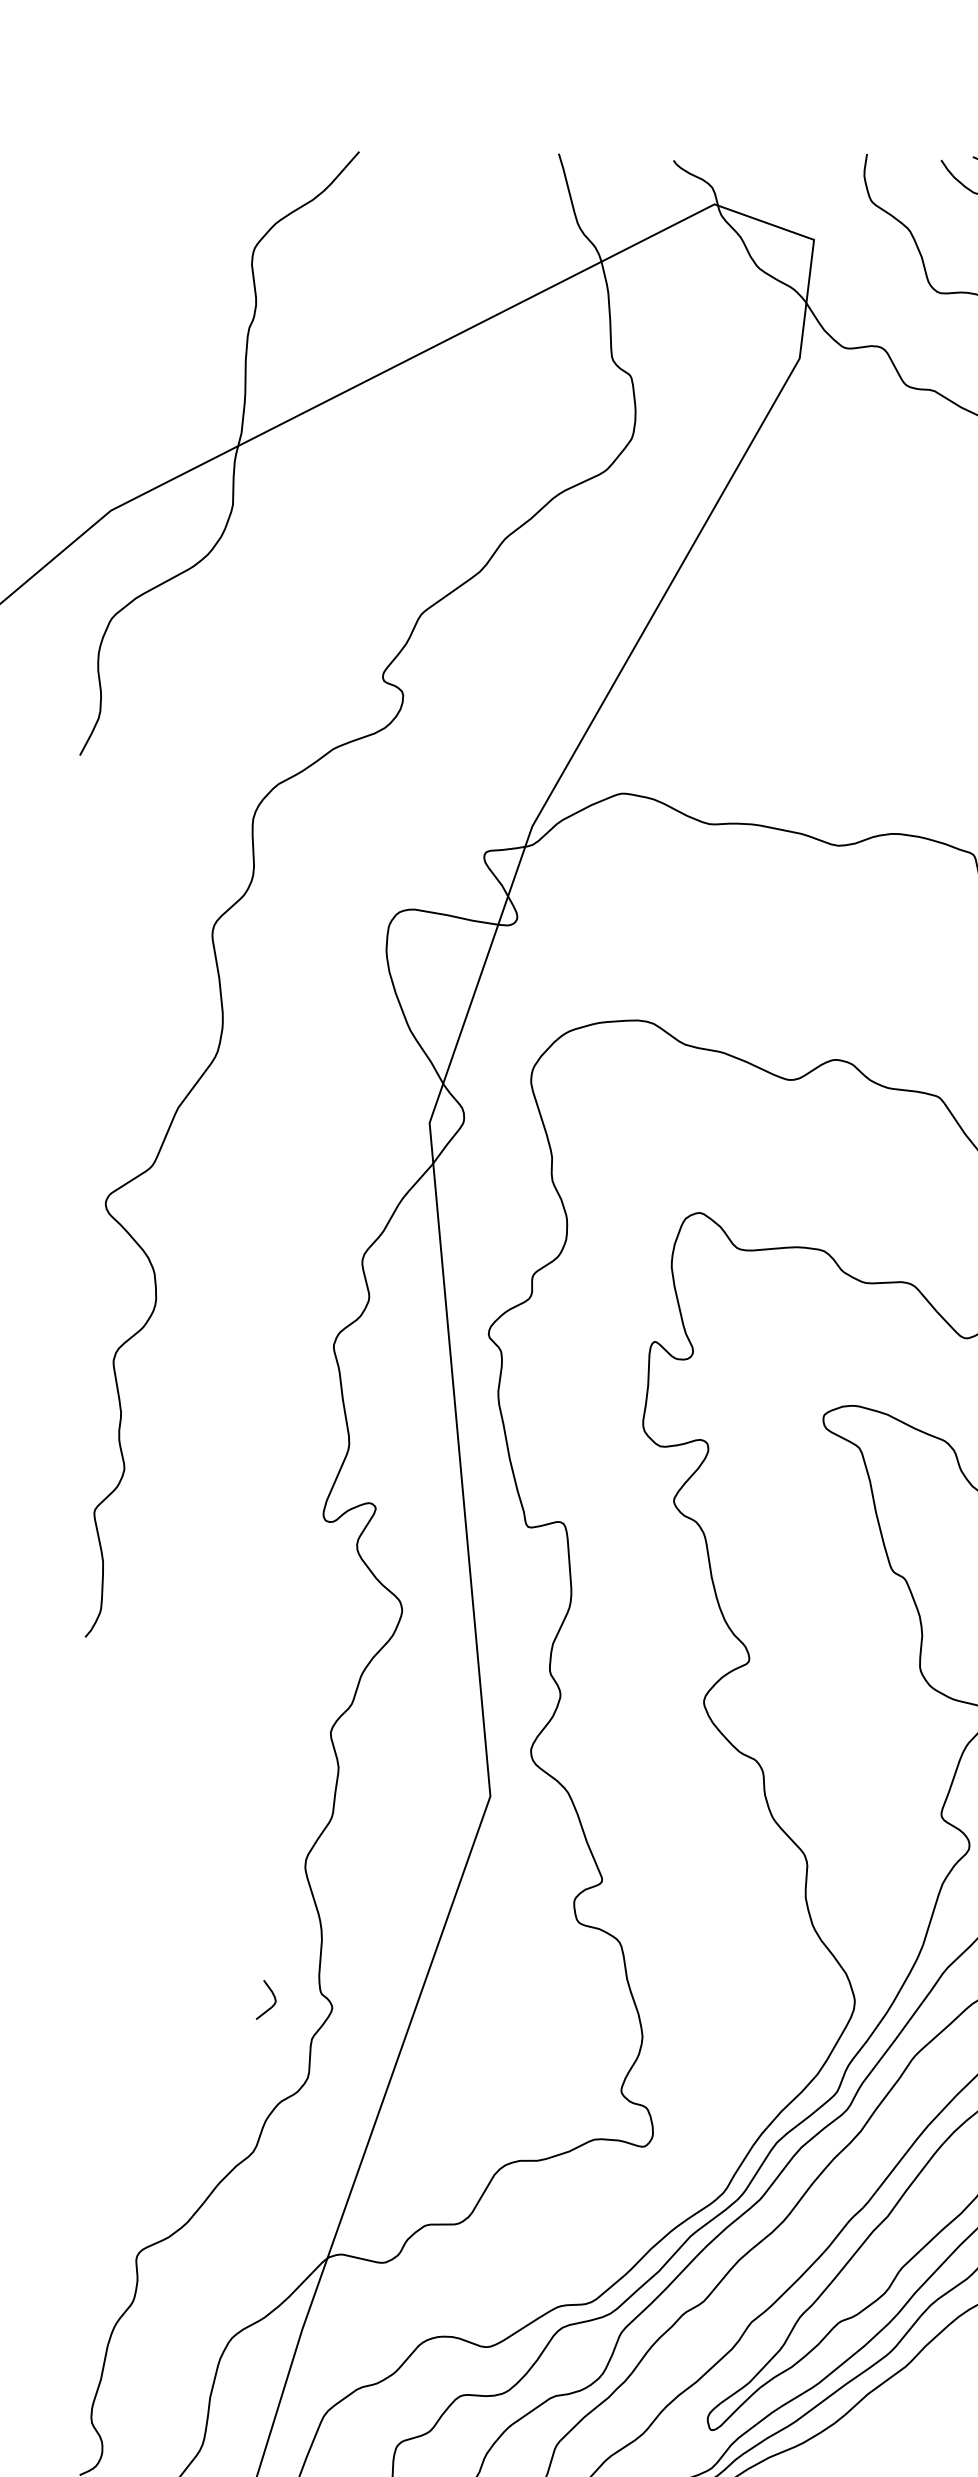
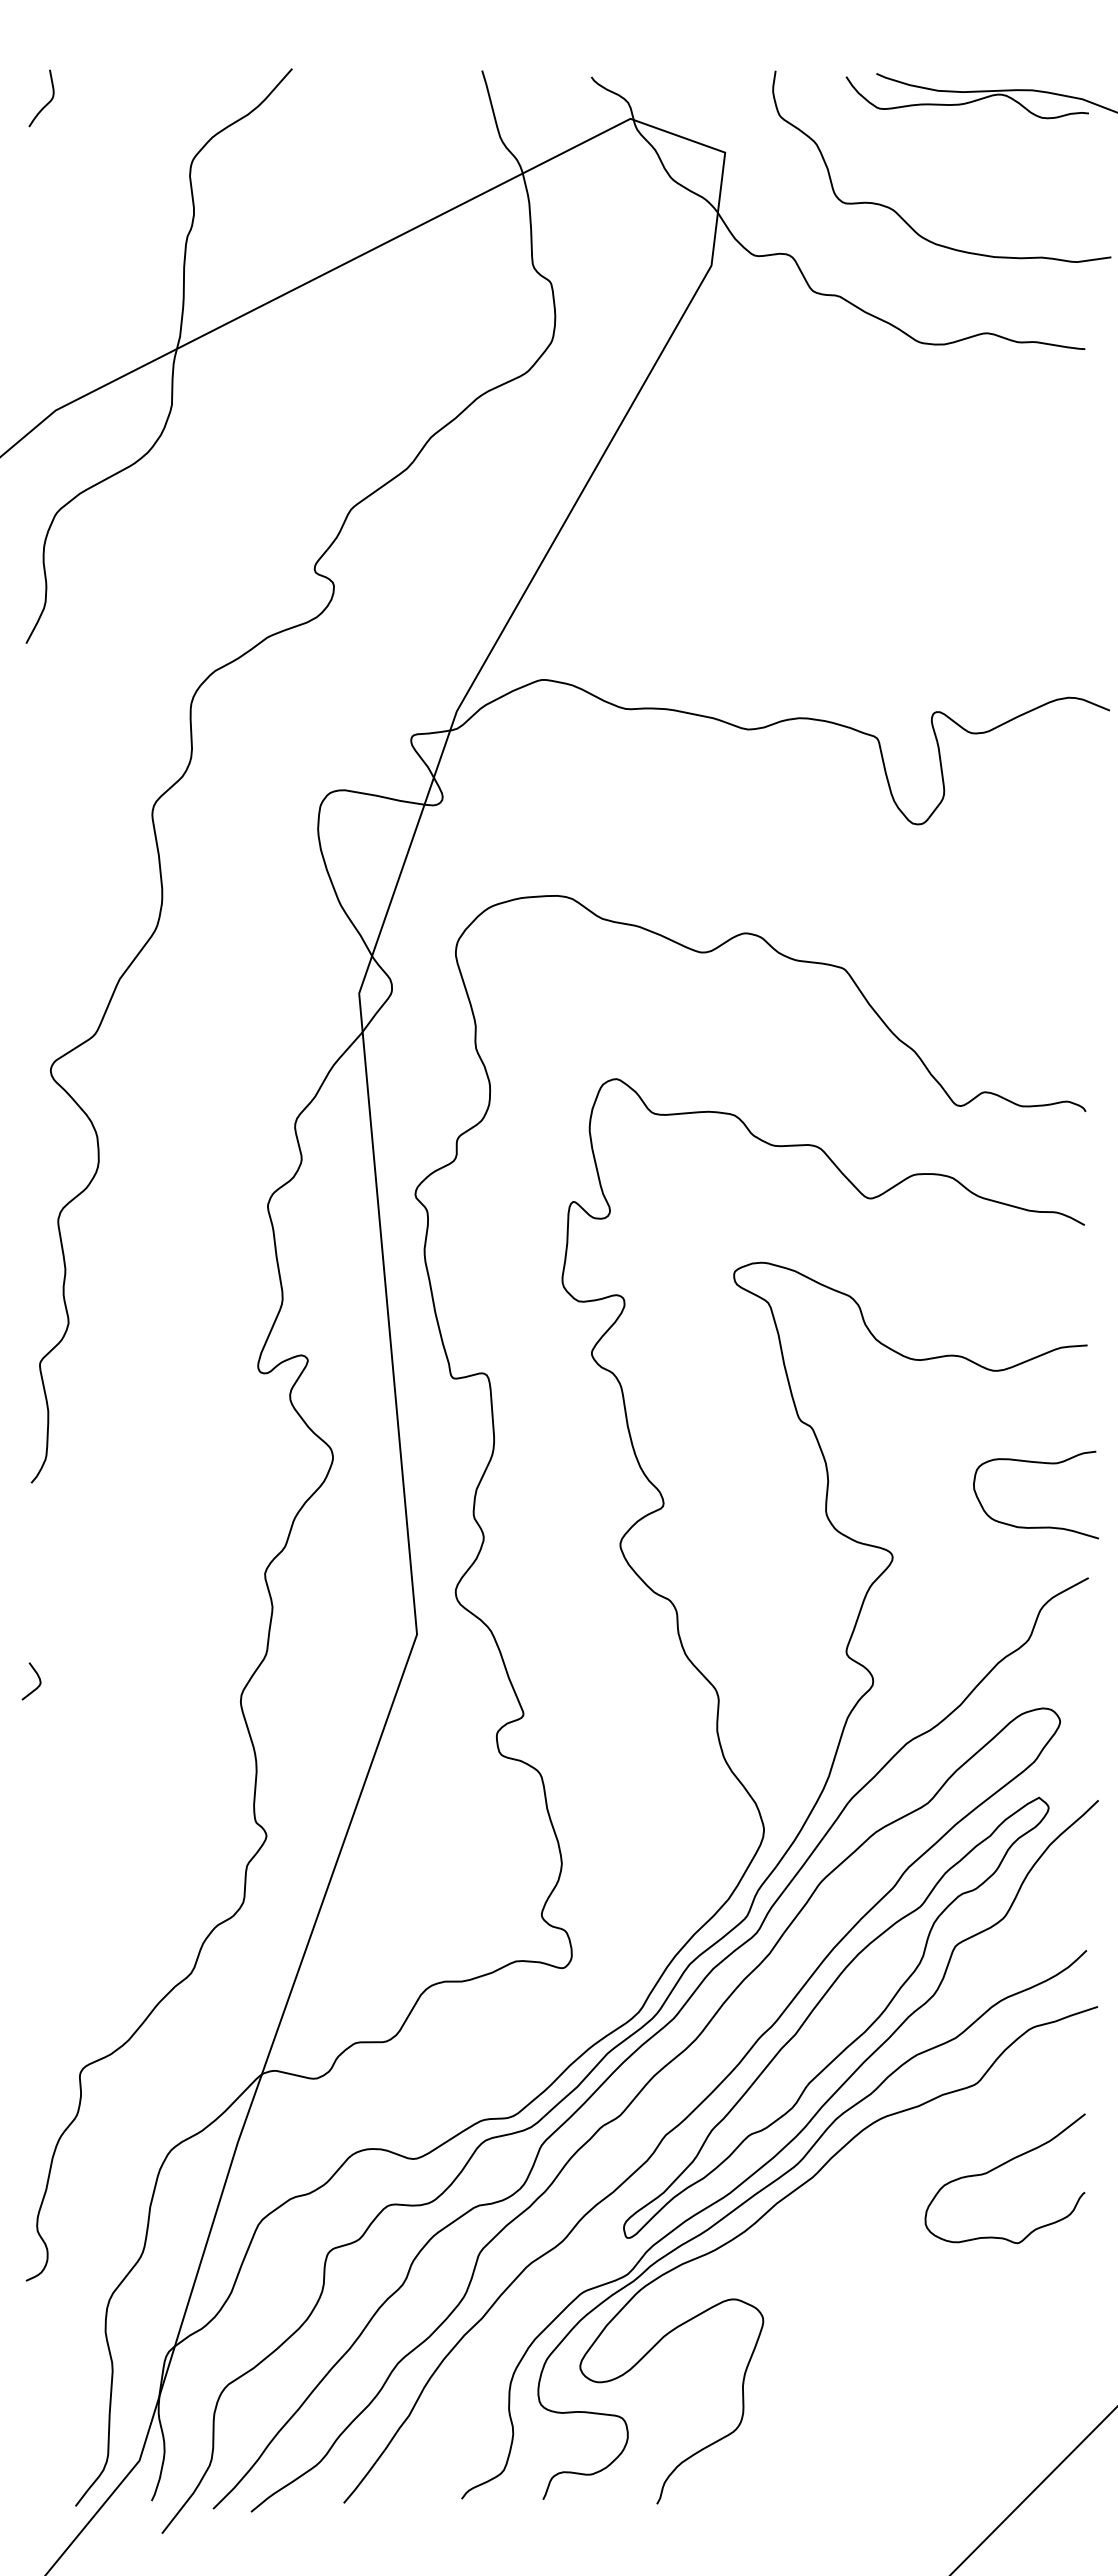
curve: (101, 188) -> (46, 103), added
curve: (273, 1996) -> (38, 1678), moved

